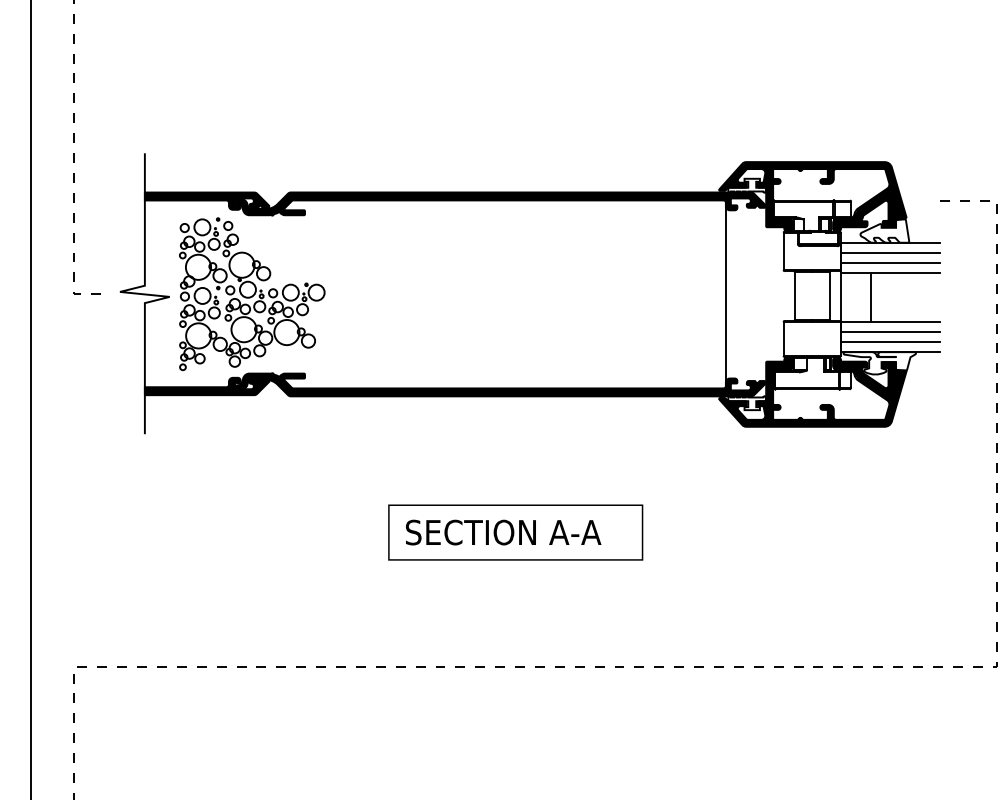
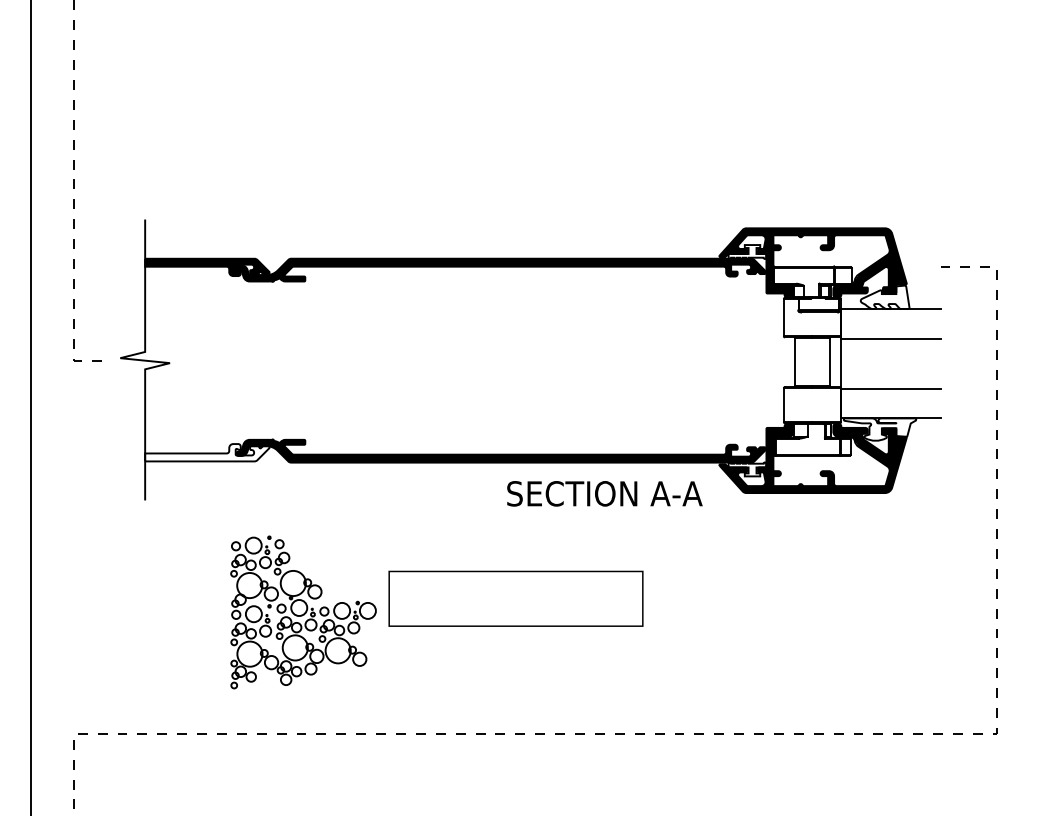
line: (890, 252) -> (890, 318), removed
line: (890, 262) -> (890, 328), removed
part: (252, 294) -> (303, 612), moved
line: (726, 294) -> (726, 360), removed
line: (870, 297) -> (870, 363), removed
line: (890, 332) -> (890, 398), removed
line: (890, 342) -> (890, 408), removed
fill: (207, 386) -> (207, 452), removed
text: (503, 532) -> (604, 493), moved

